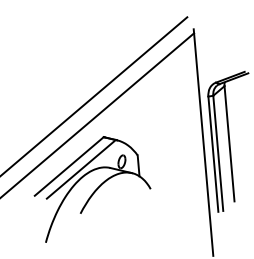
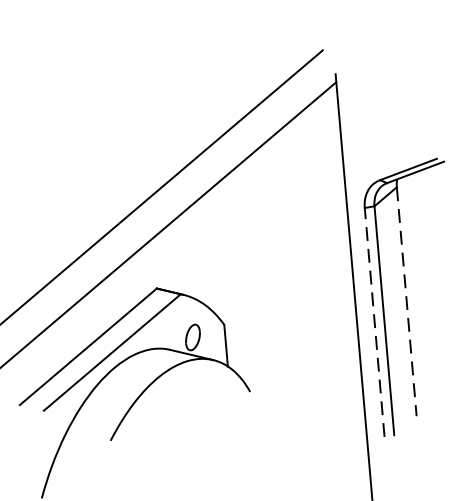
line: (229, 143) -> (406, 301), solid -> dashed
line: (213, 154) -> (374, 323), solid -> dashed

